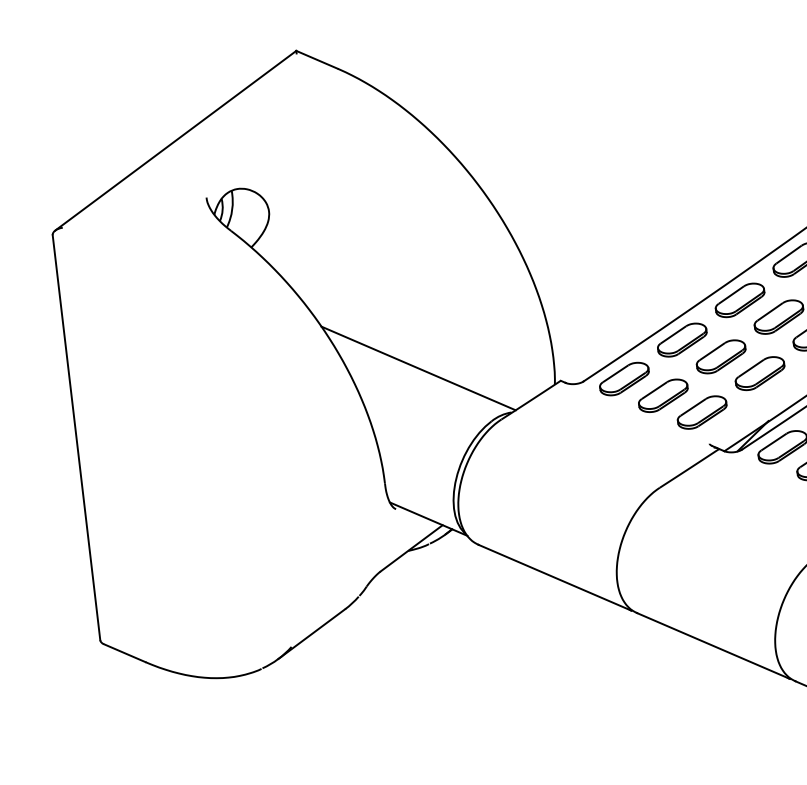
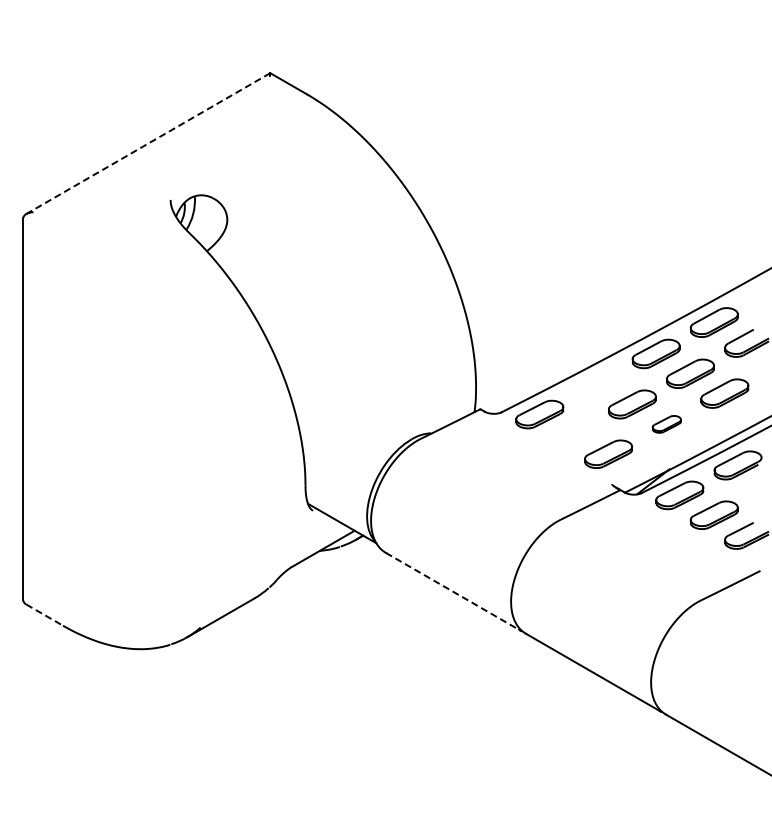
line: (176, 140) -> (148, 143), solid -> dashed
part: (681, 340) -> (597, 384), removed
line: (418, 367) -> (349, 381), removed
part: (759, 373) -> (666, 424), size x0.6
part: (662, 396) -> (573, 434), removed
line: (554, 577) -> (453, 591), solid -> dashed
line: (125, 653) -> (45, 615), solid -> dashed

